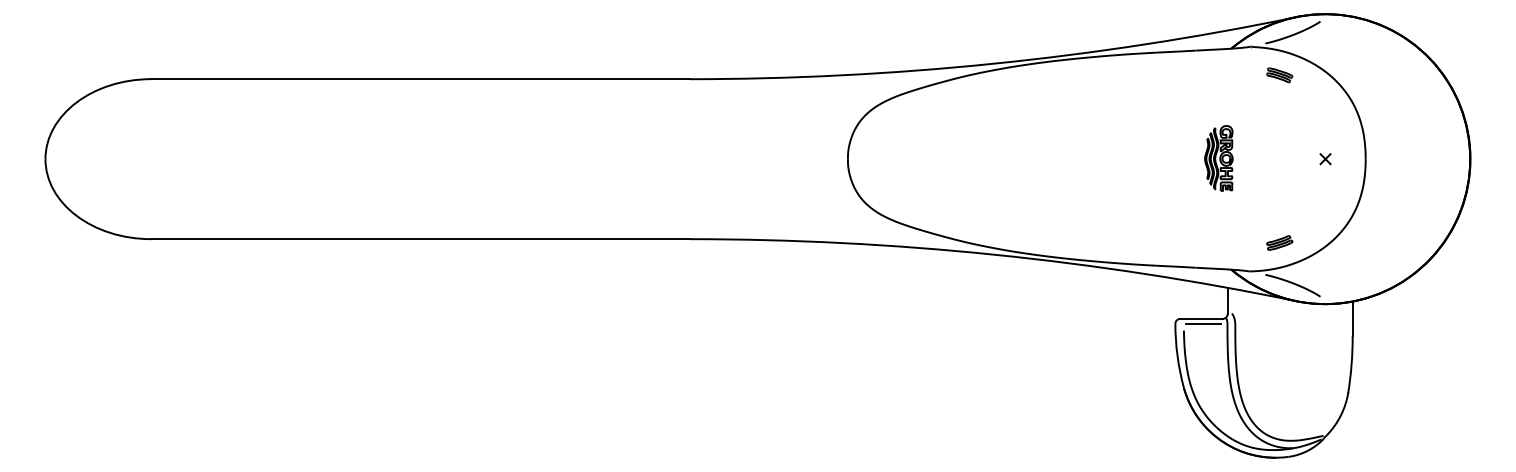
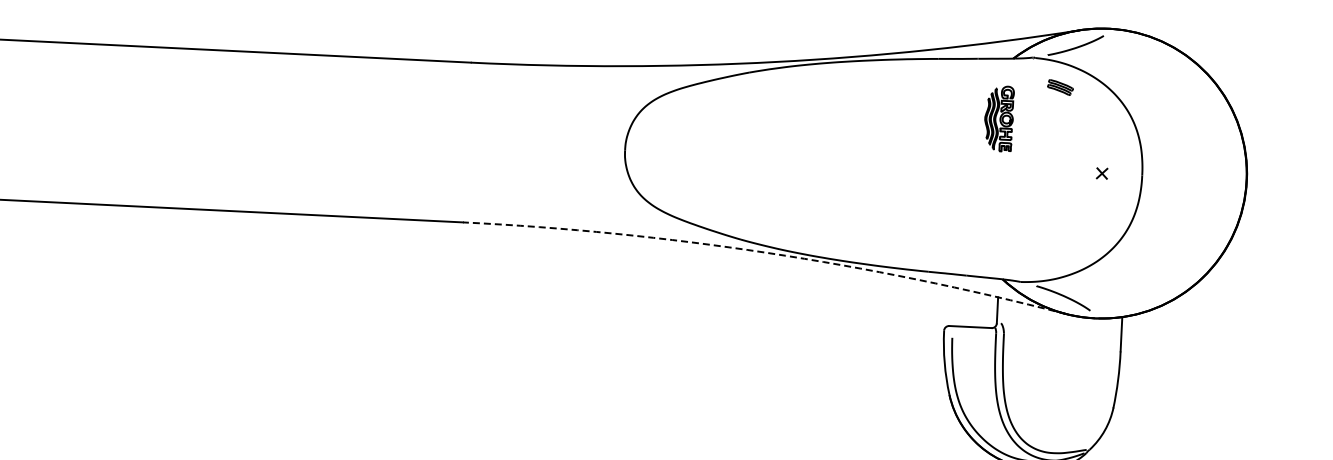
part: (1218, 158) -> (998, 118), moved
part: (1279, 242) -> (1052, 254), removed
arc: (994, 254) -> (766, 252), solid -> dashed
line: (1203, 323) -> (972, 331), removed

